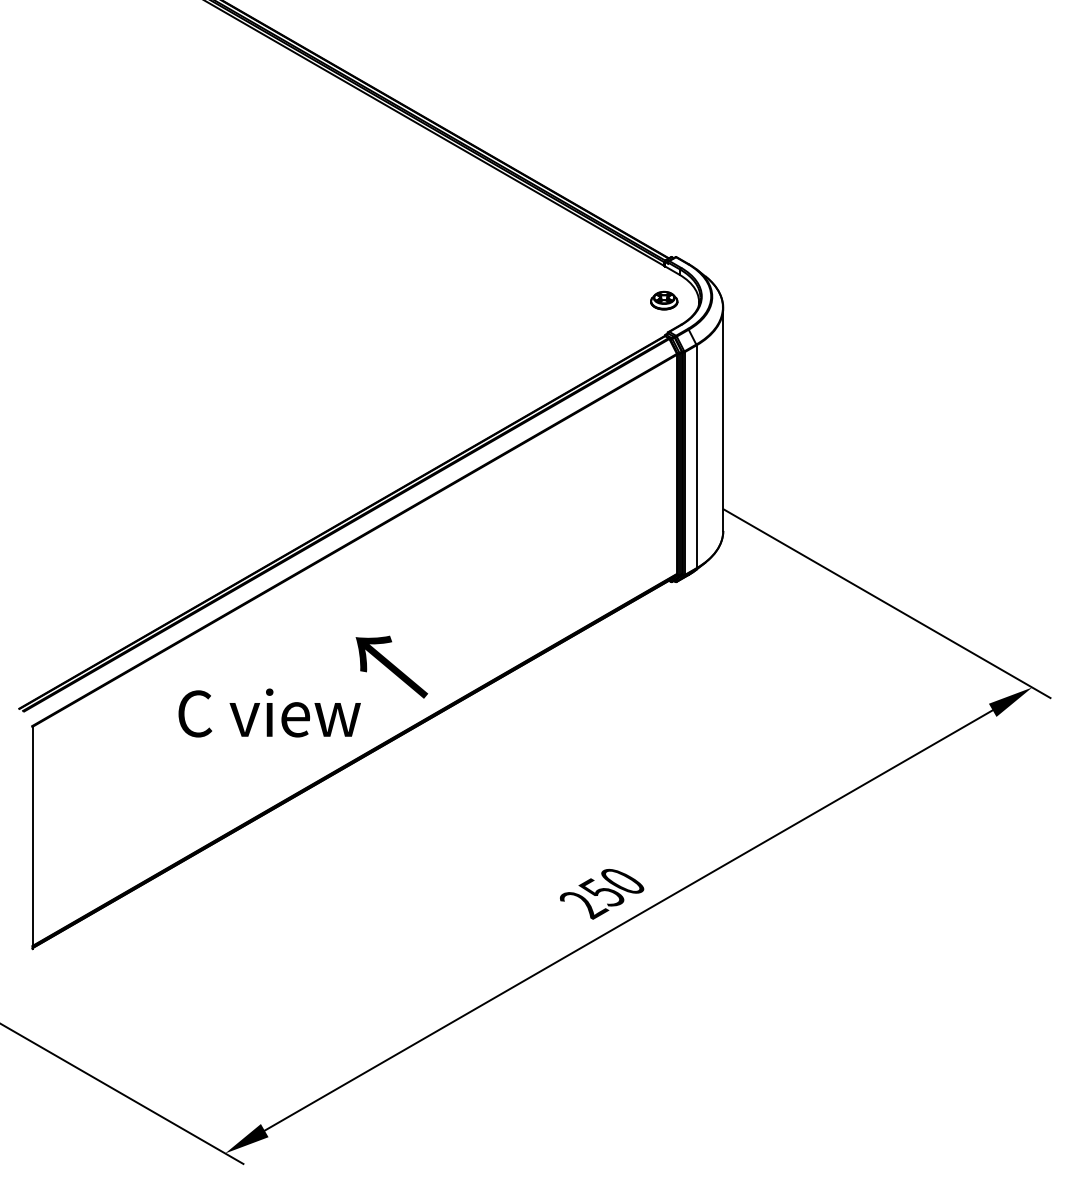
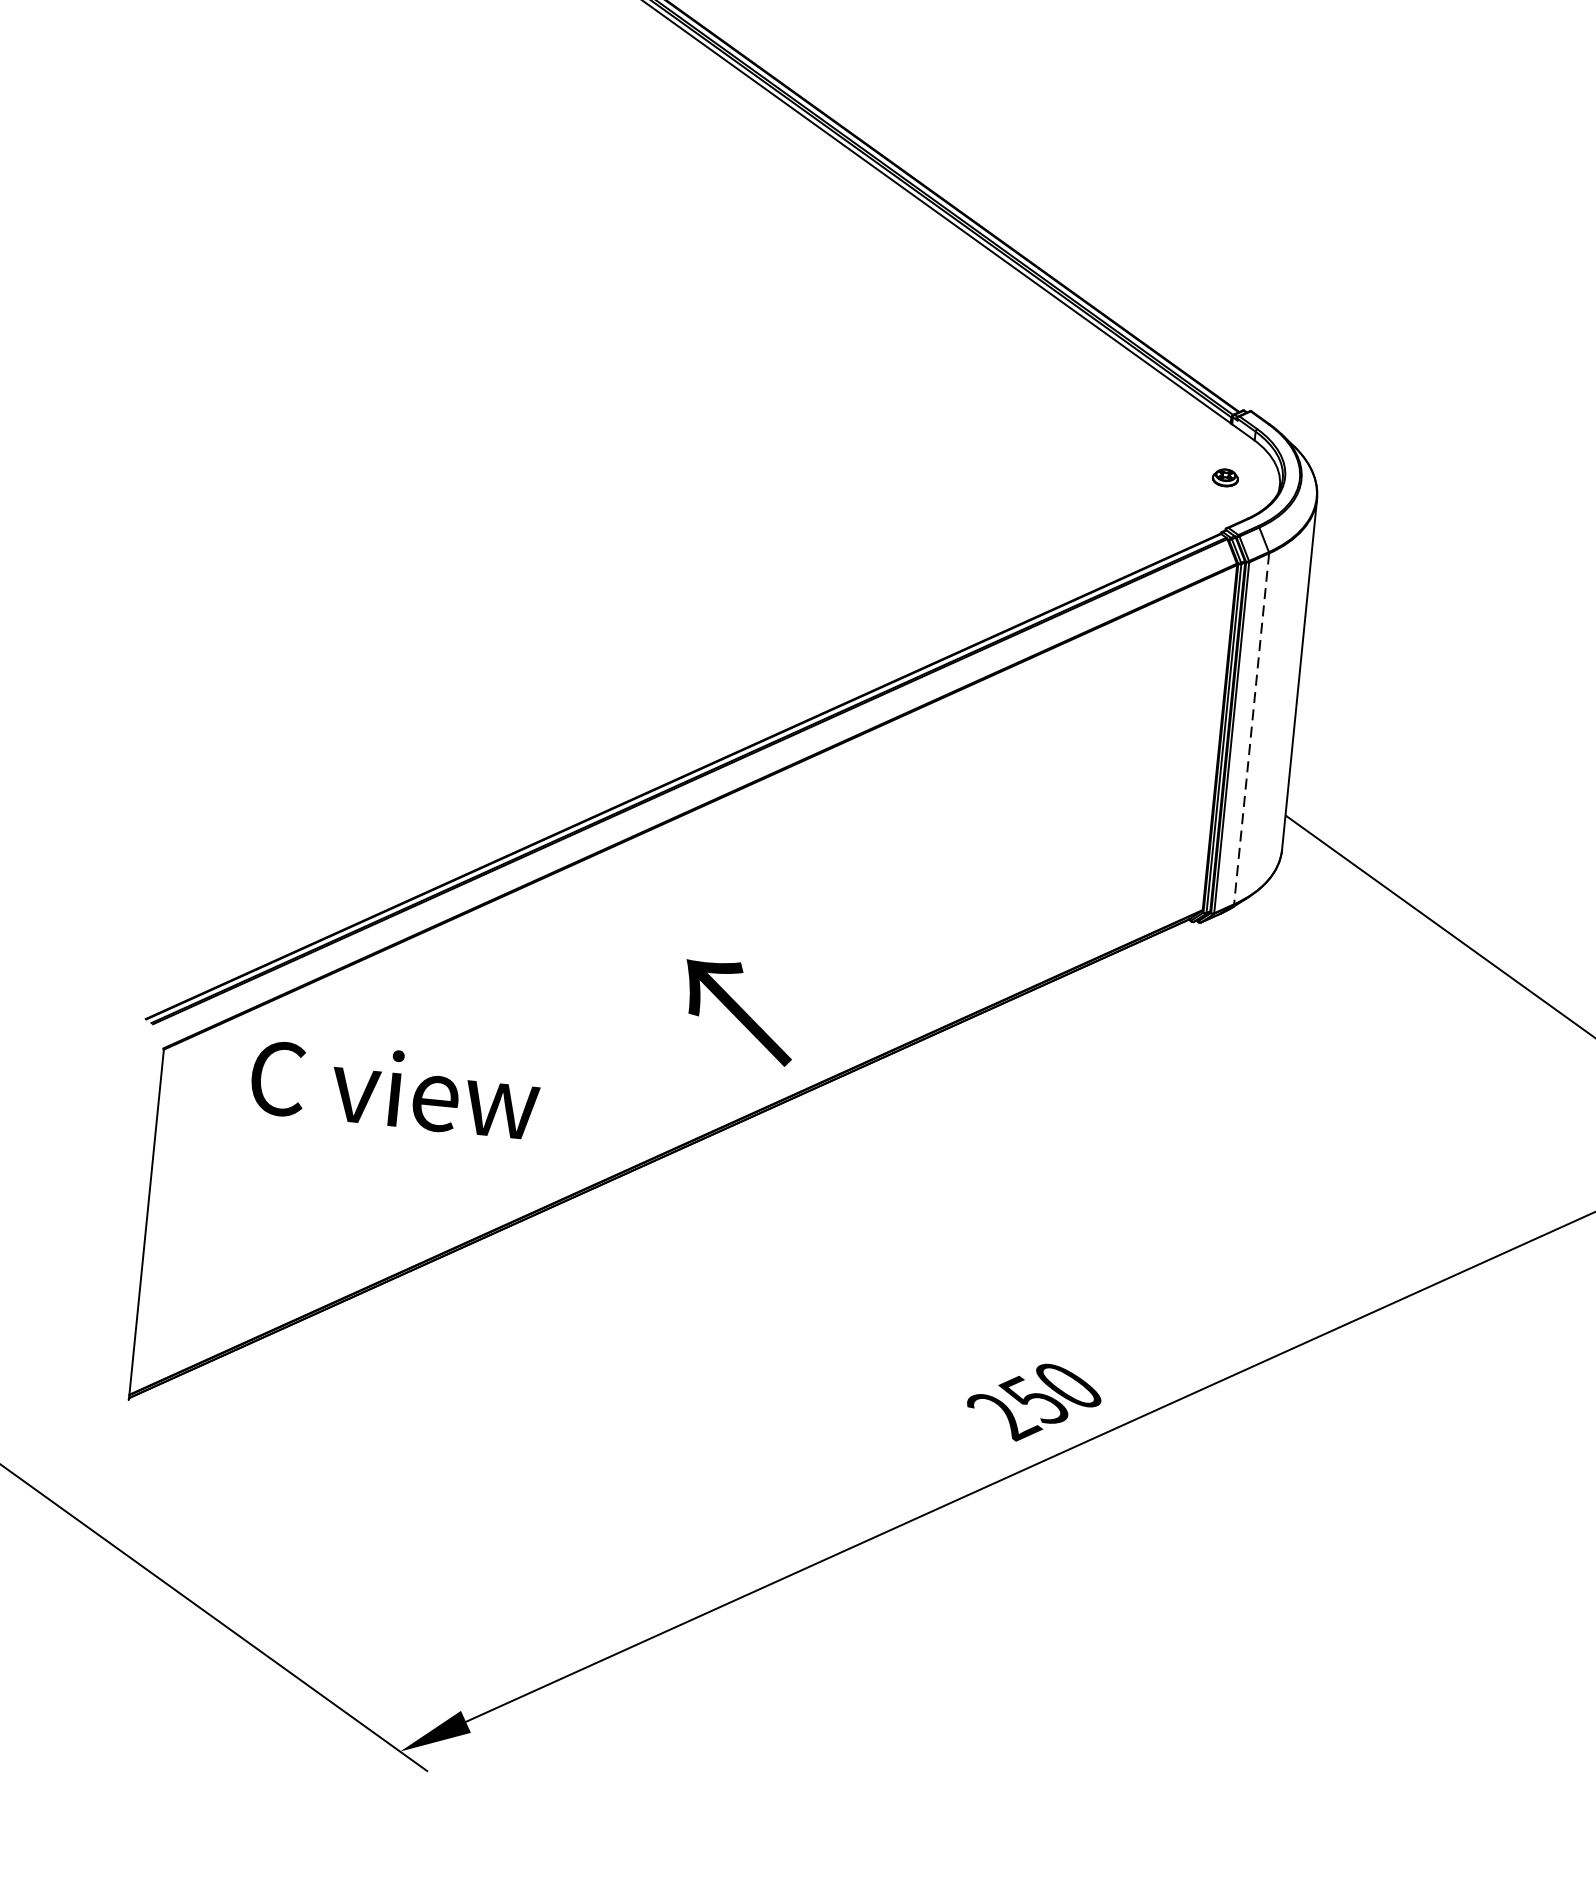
part: (664, 300) -> (1225, 477), size x0.6
line: (696, 457) -> (1251, 729), solid -> dashed
text: (269, 712) -> (395, 1088), moved

